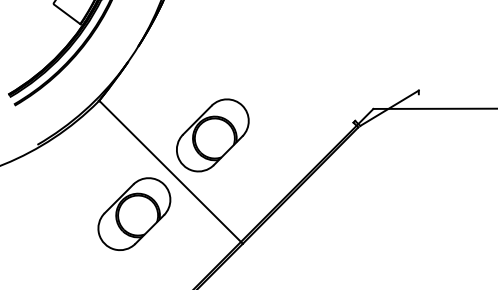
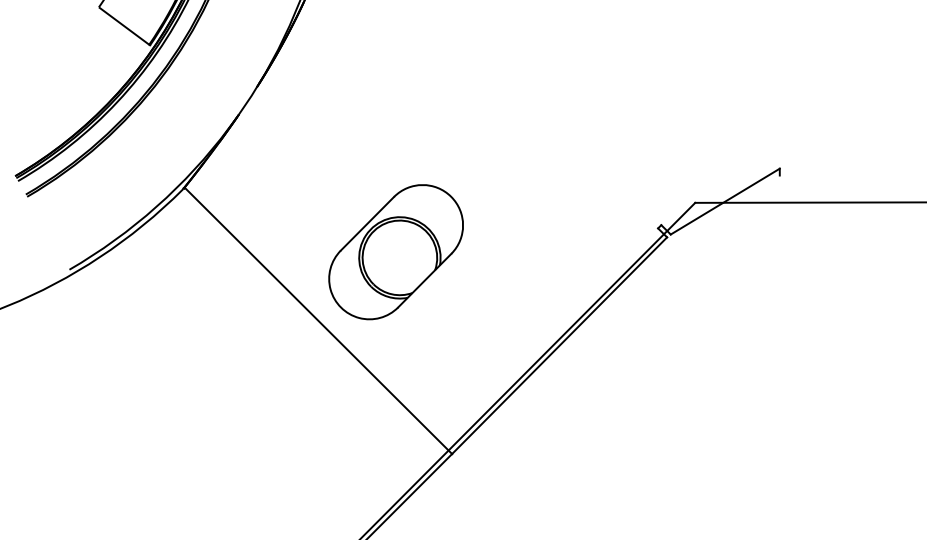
part: (134, 213) -> (250, 397), removed

